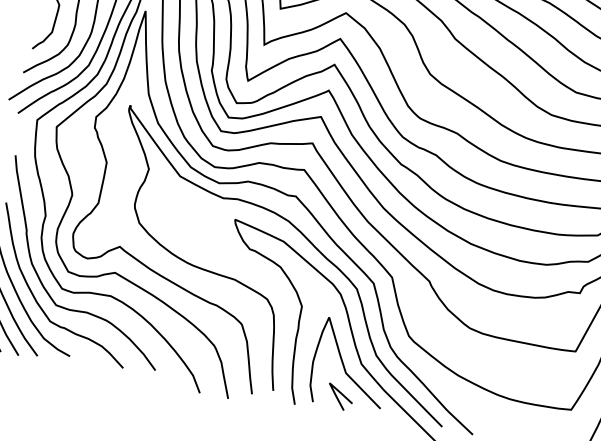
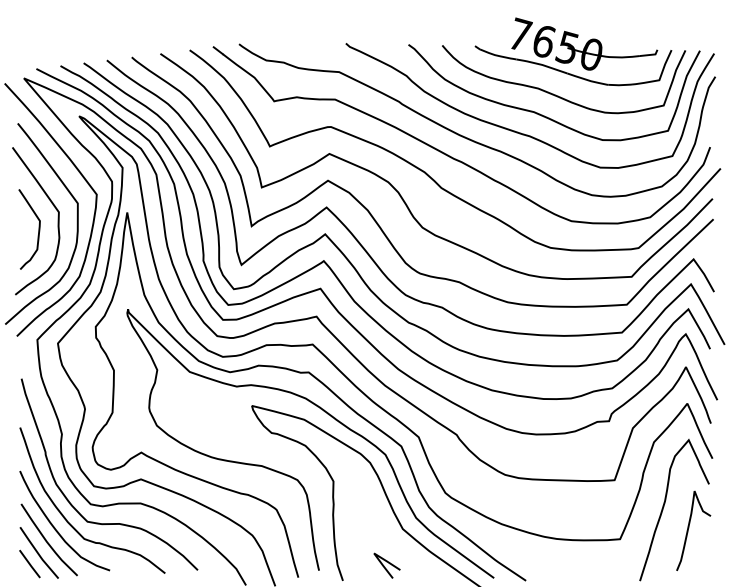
curve: (344, 365) -> (386, 533), removed

